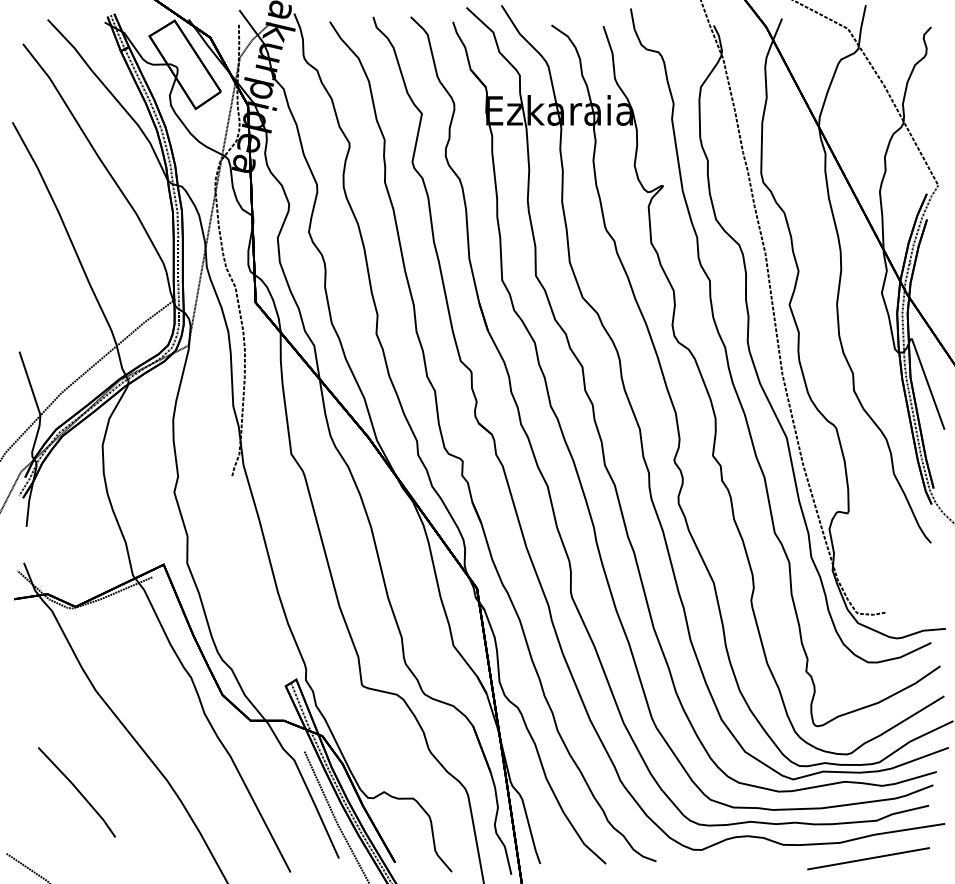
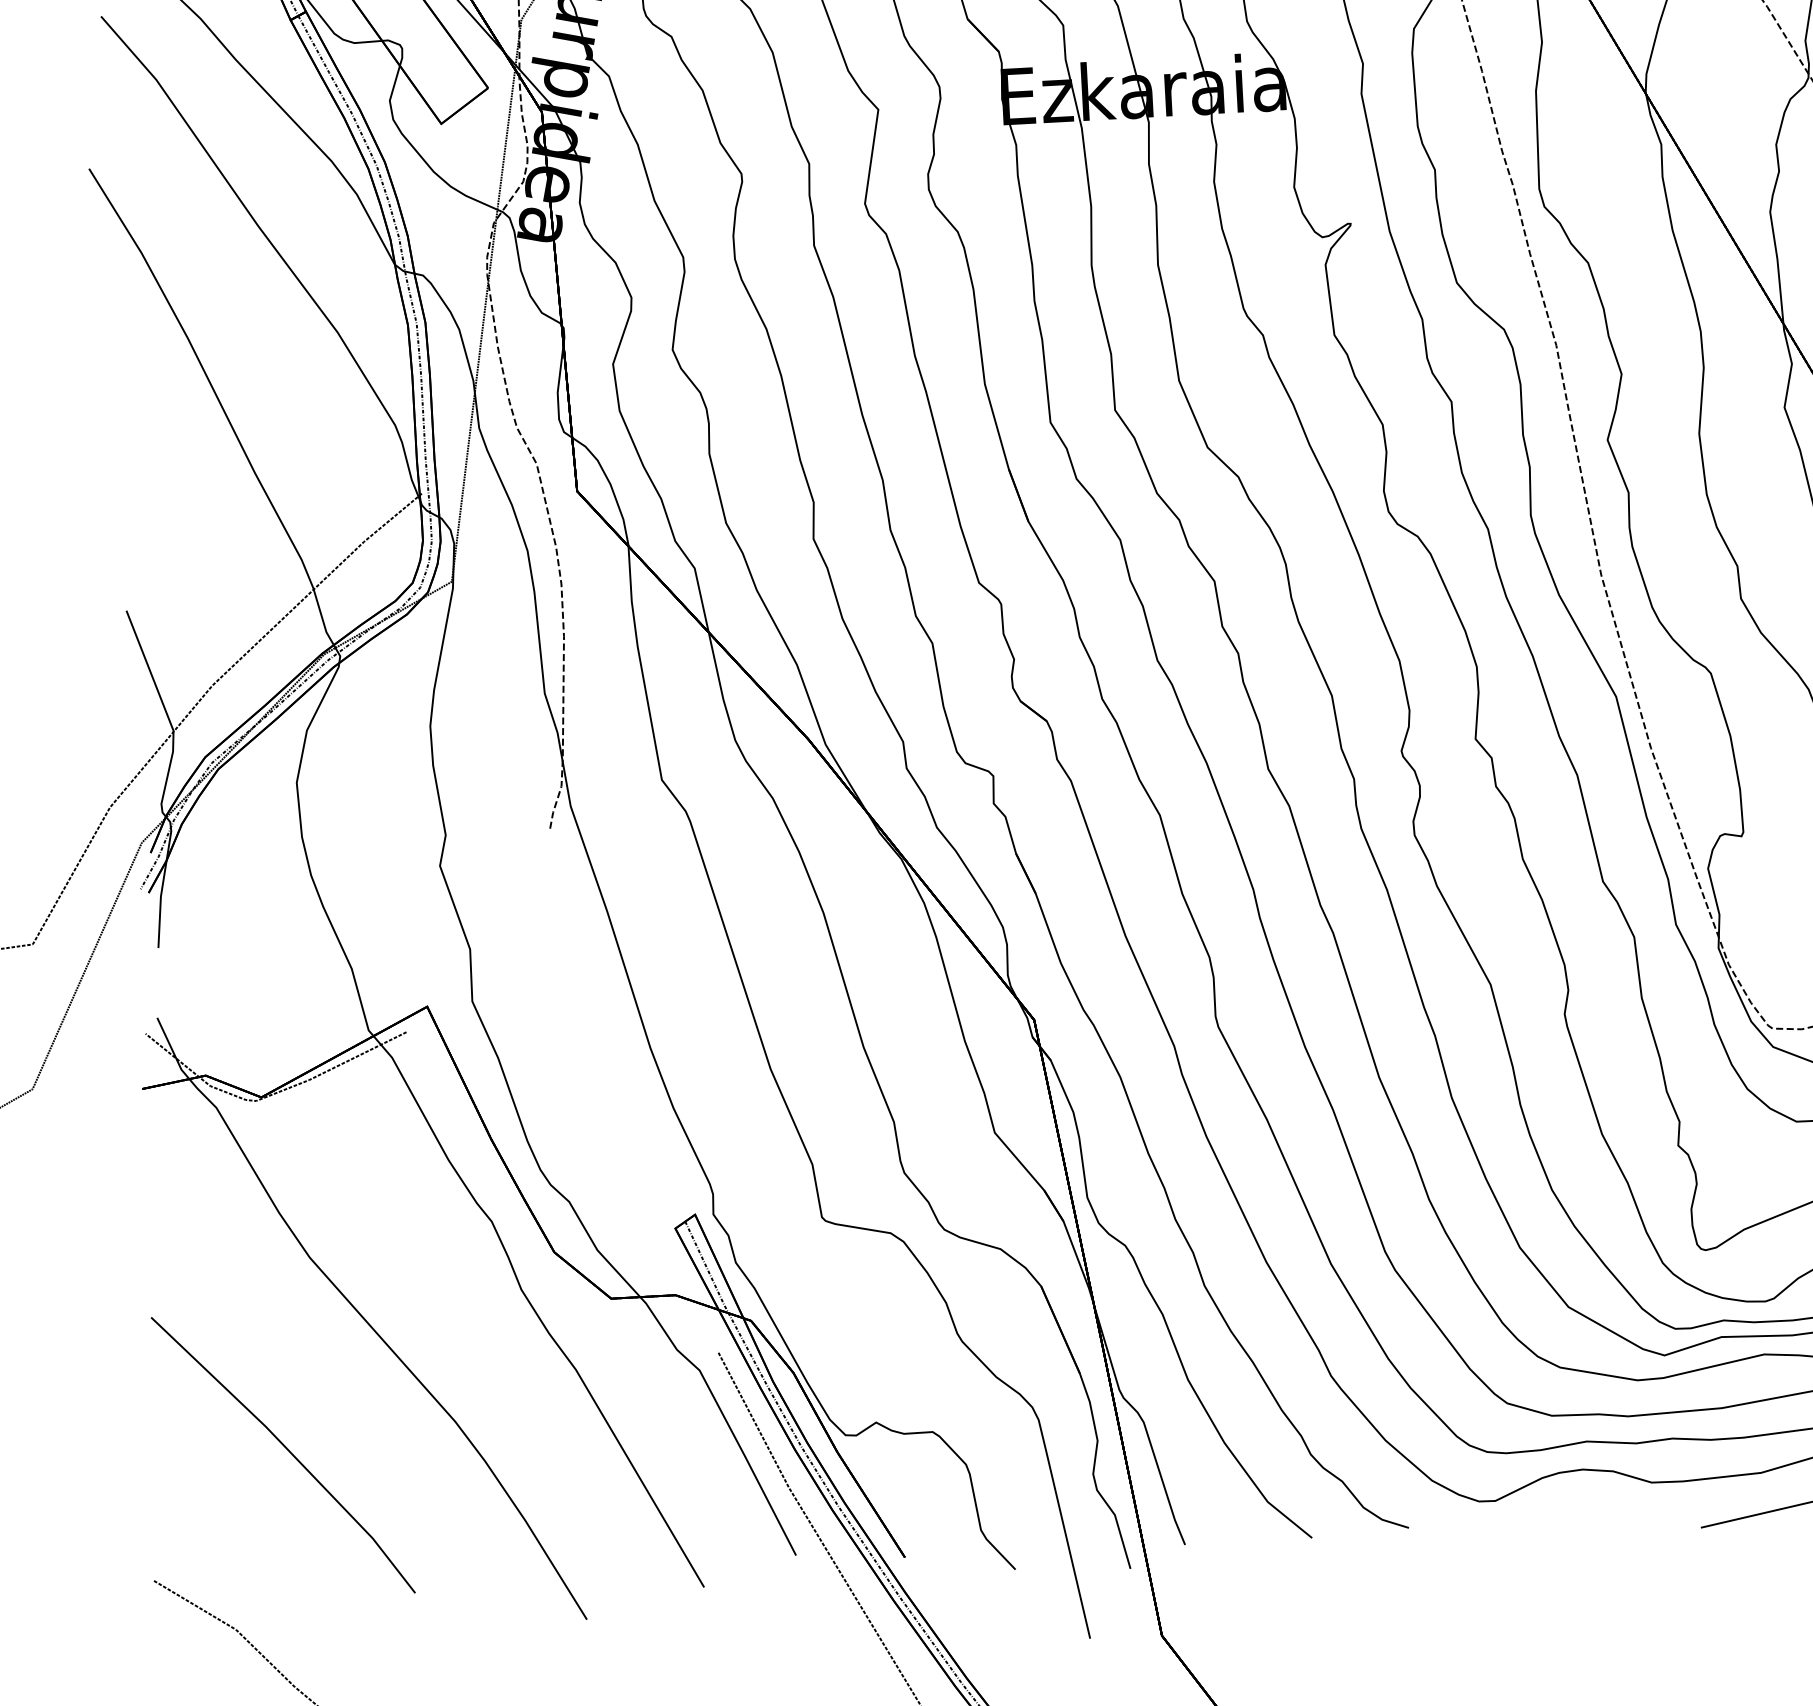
part: (76, 792) -> (282, 1455), size x1.67

